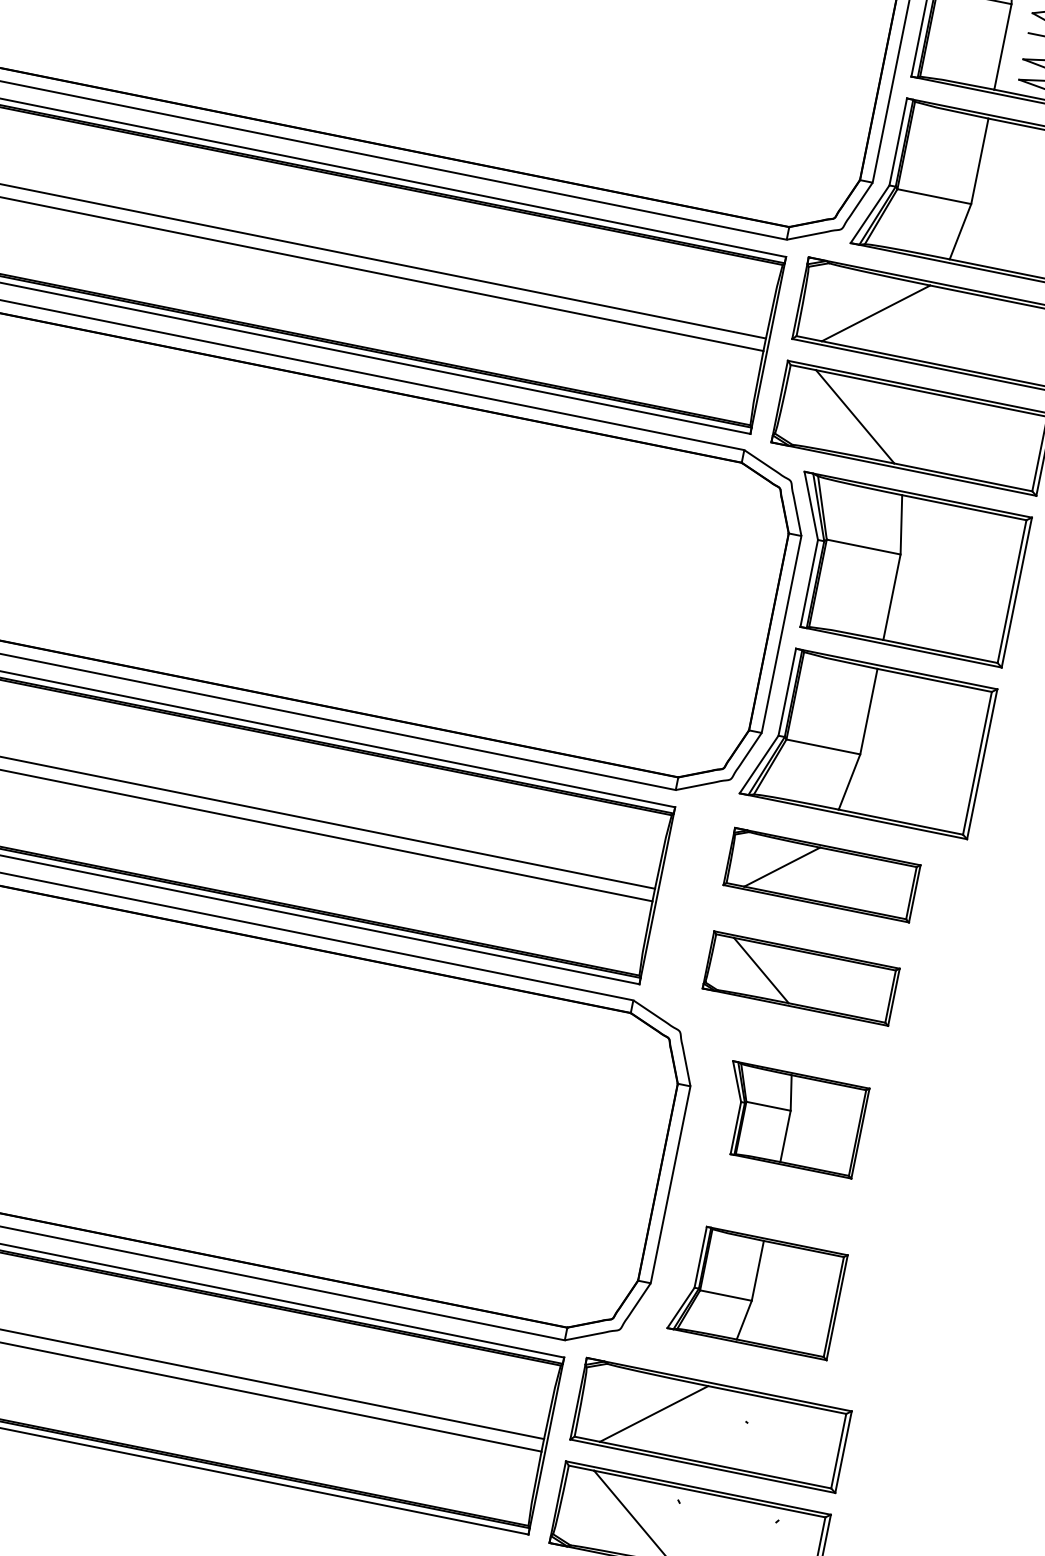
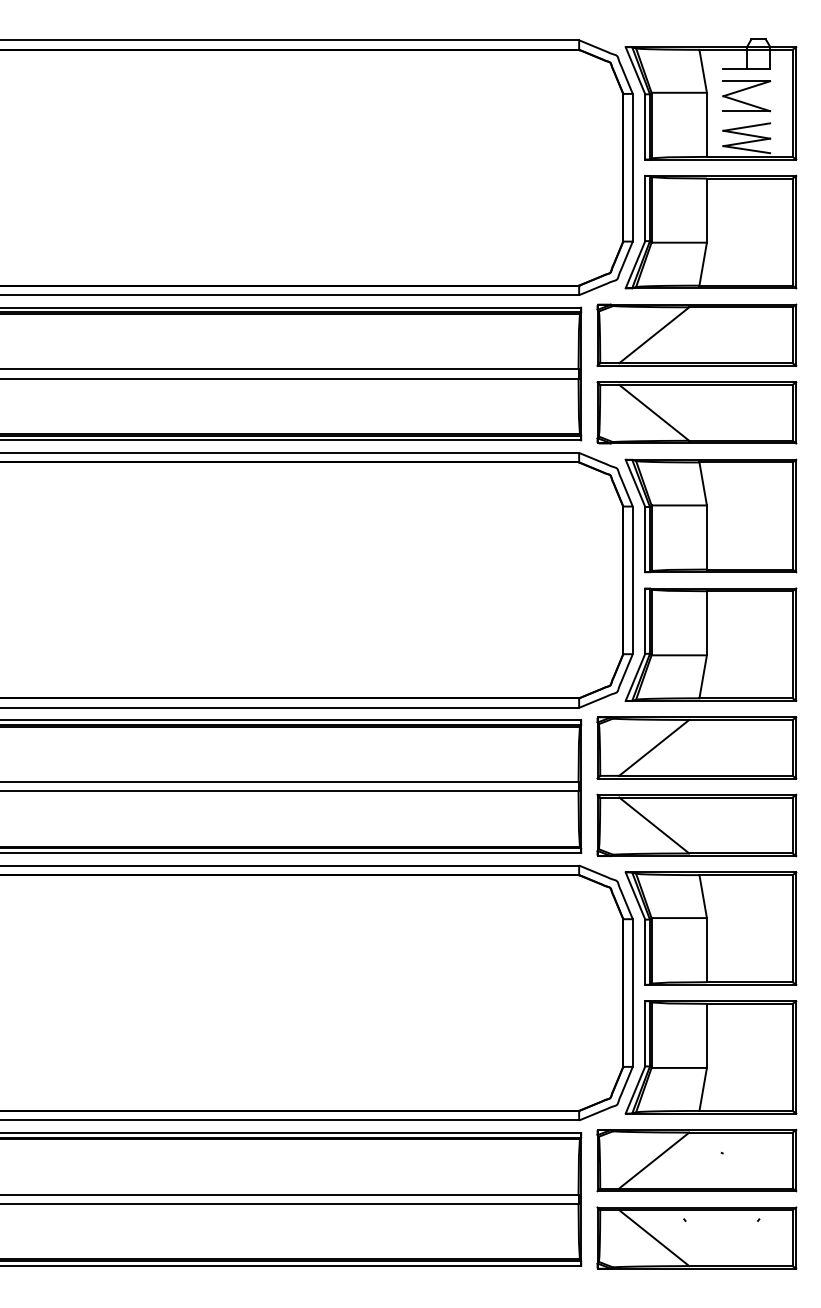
part: (821, 874) -> (696, 747), size x1.43
part: (800, 978) -> (696, 825), size x1.43
part: (791, 1119) -> (710, 928), size x1.67
part: (756, 1291) -> (710, 1057), size x1.43

